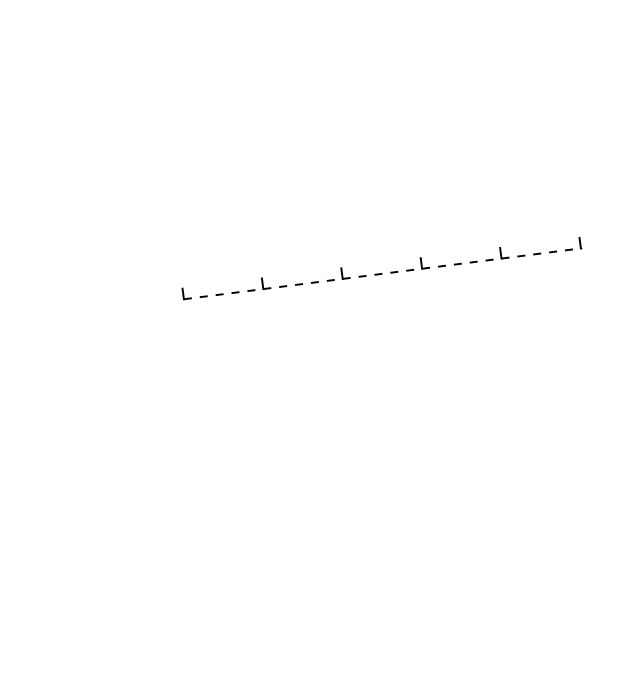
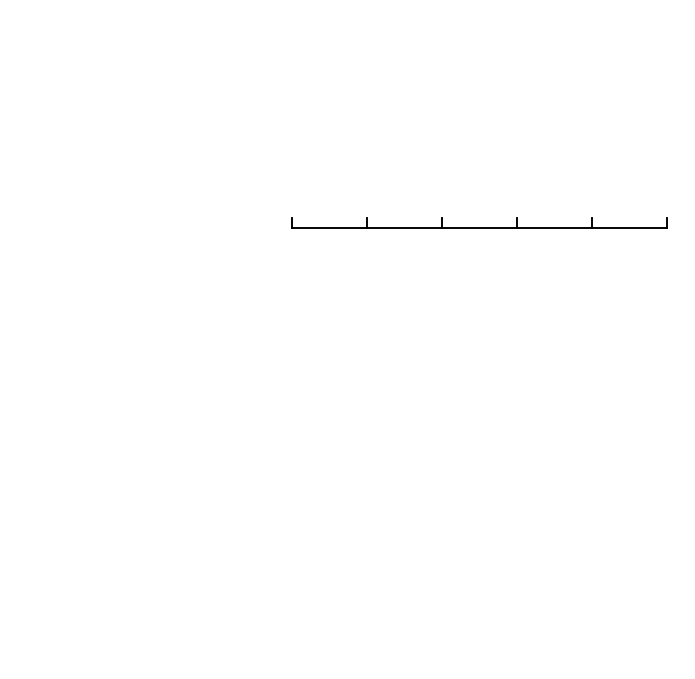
line: (382, 273) -> (479, 227), dashed -> solid

